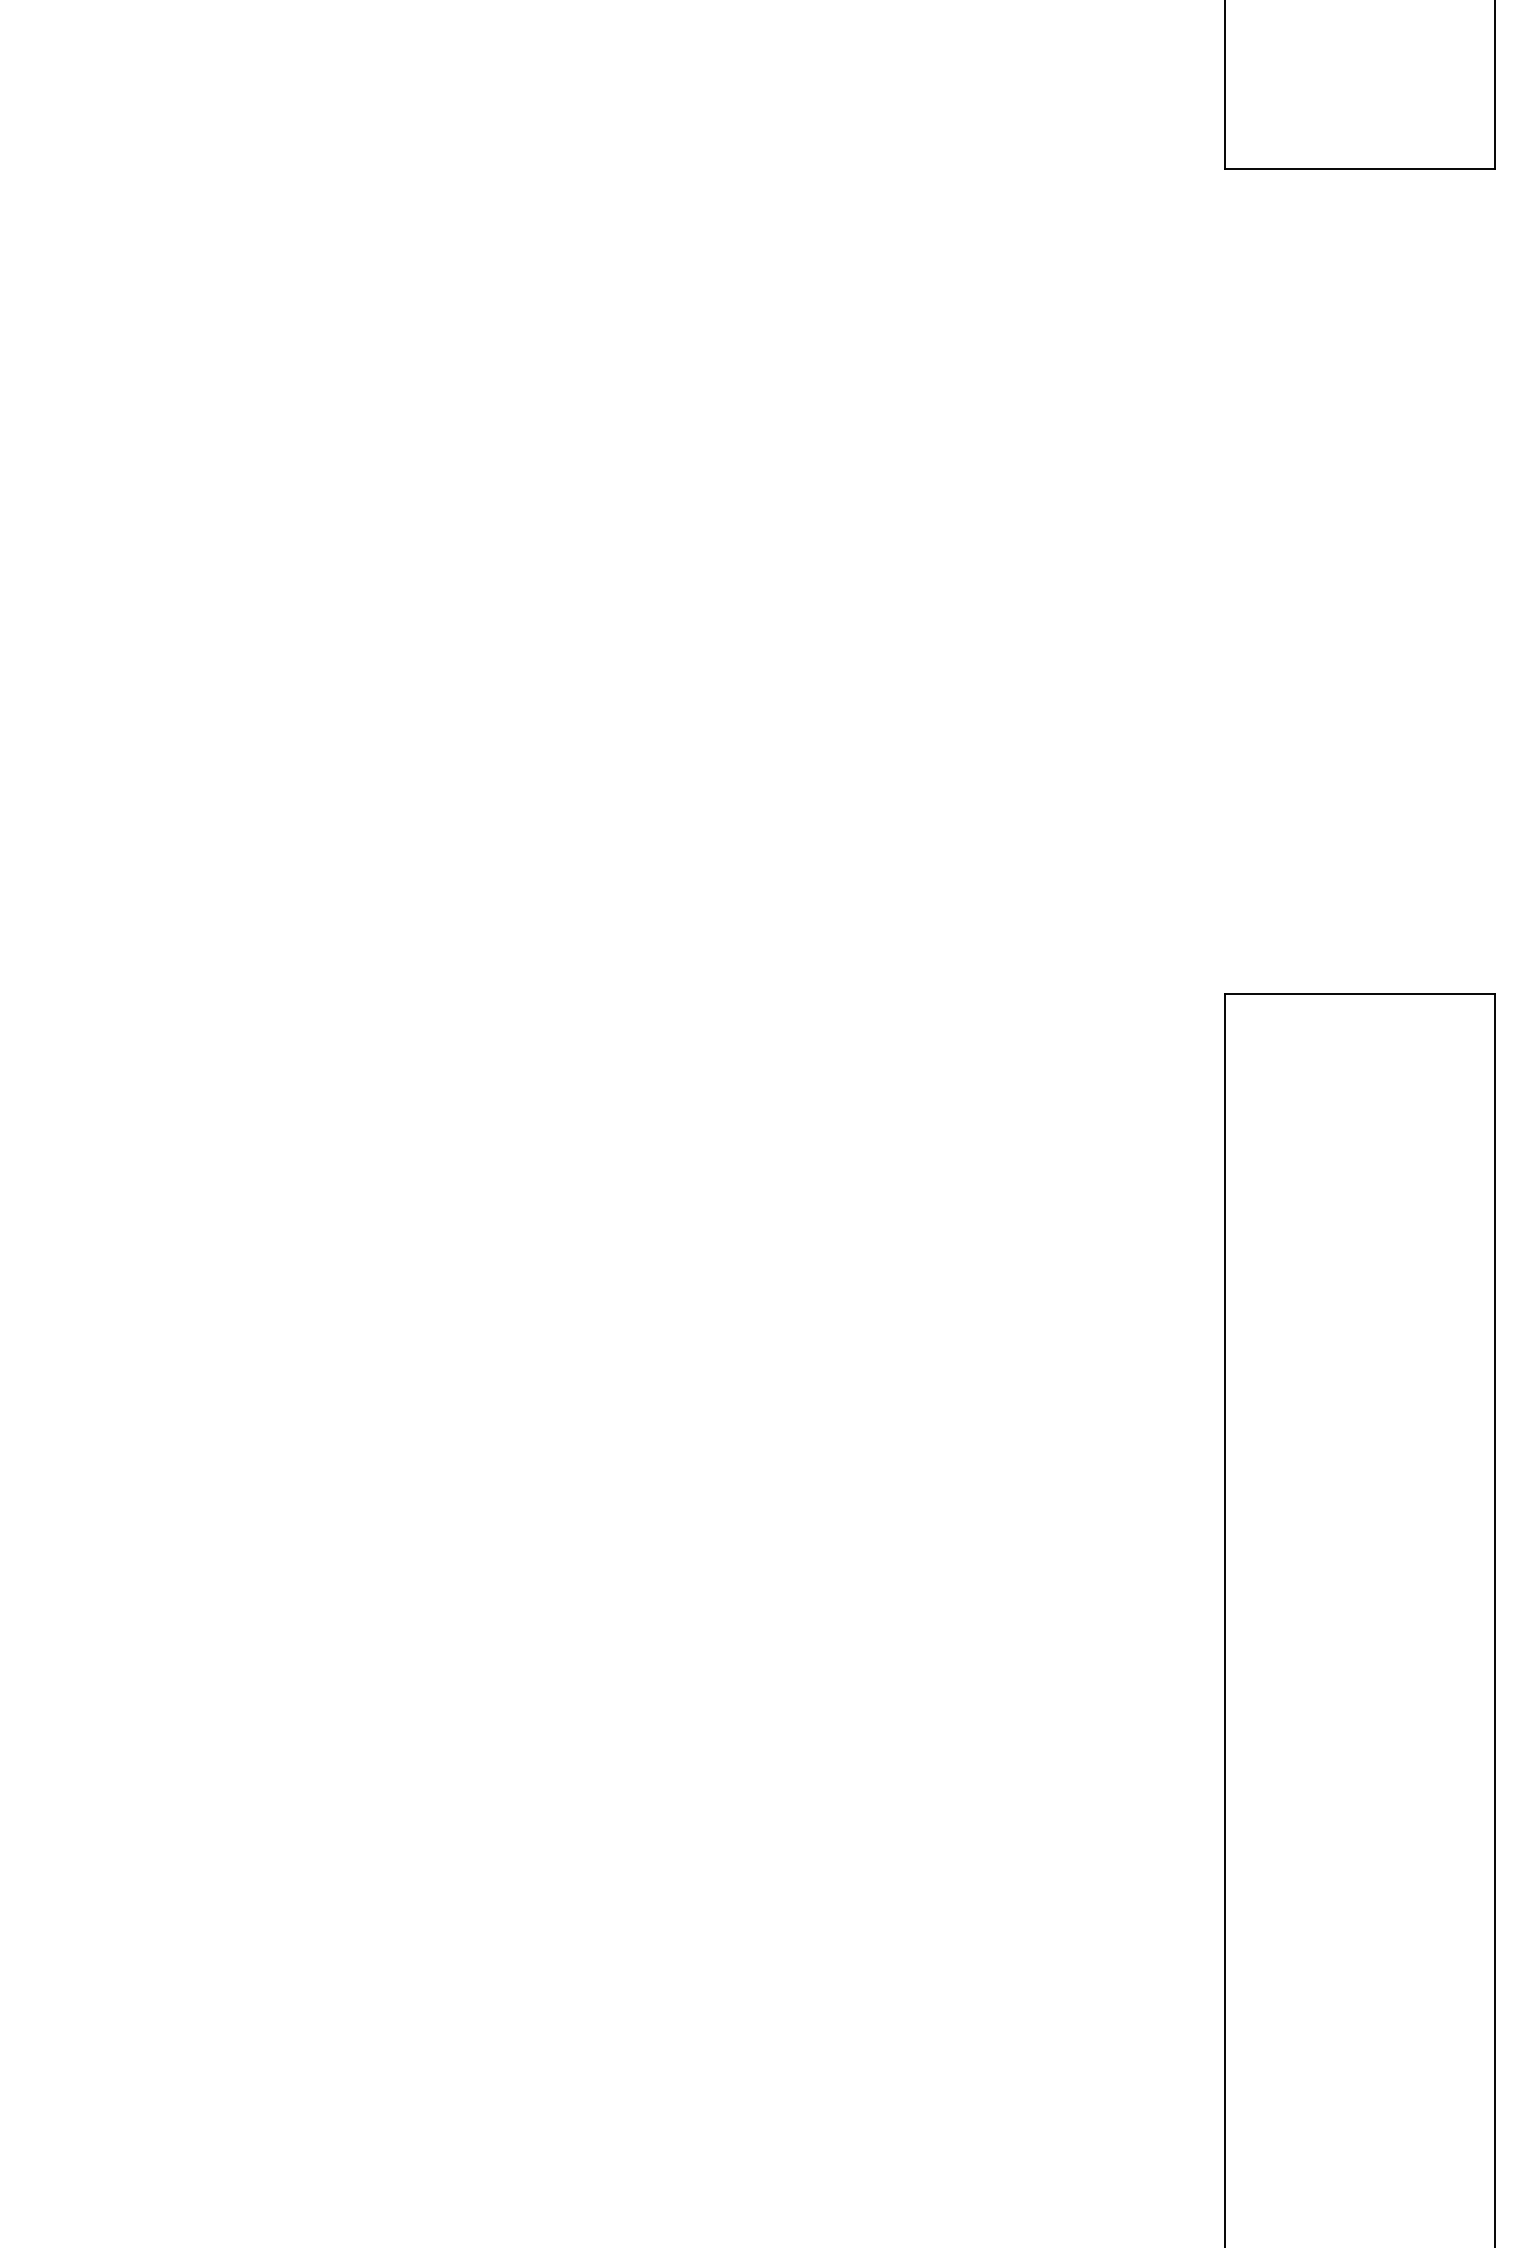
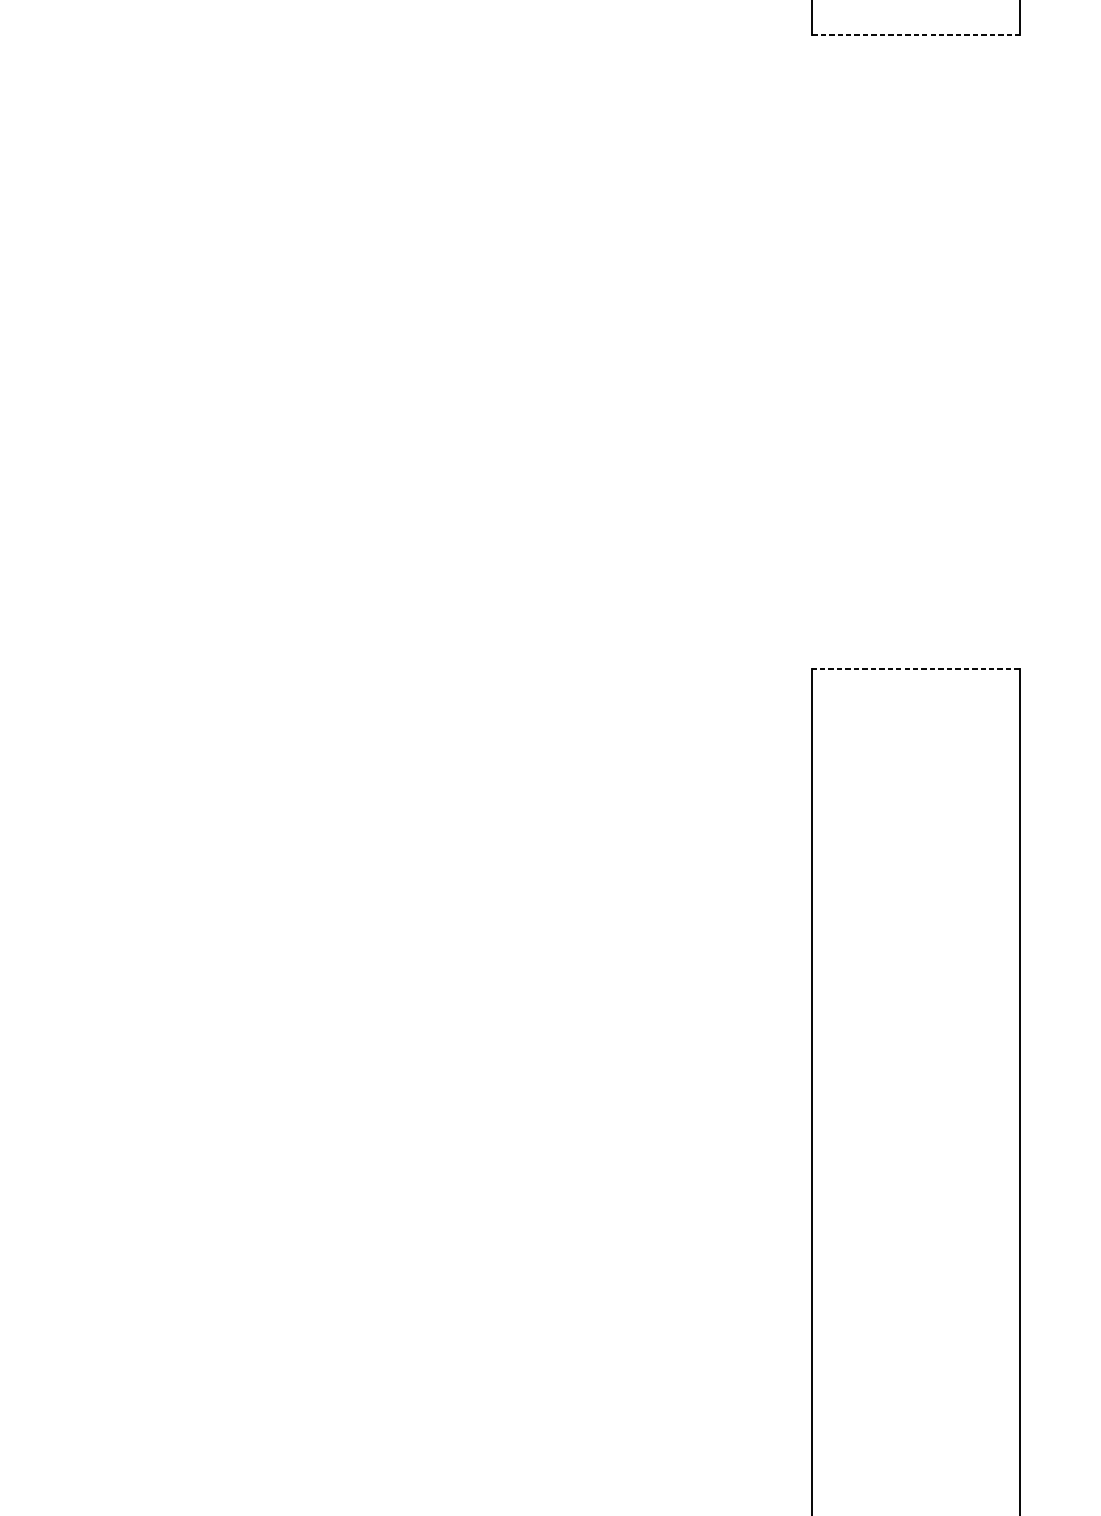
line: (1360, 168) -> (916, 35), solid -> dashed
line: (1359, 994) -> (915, 669), solid -> dashed

